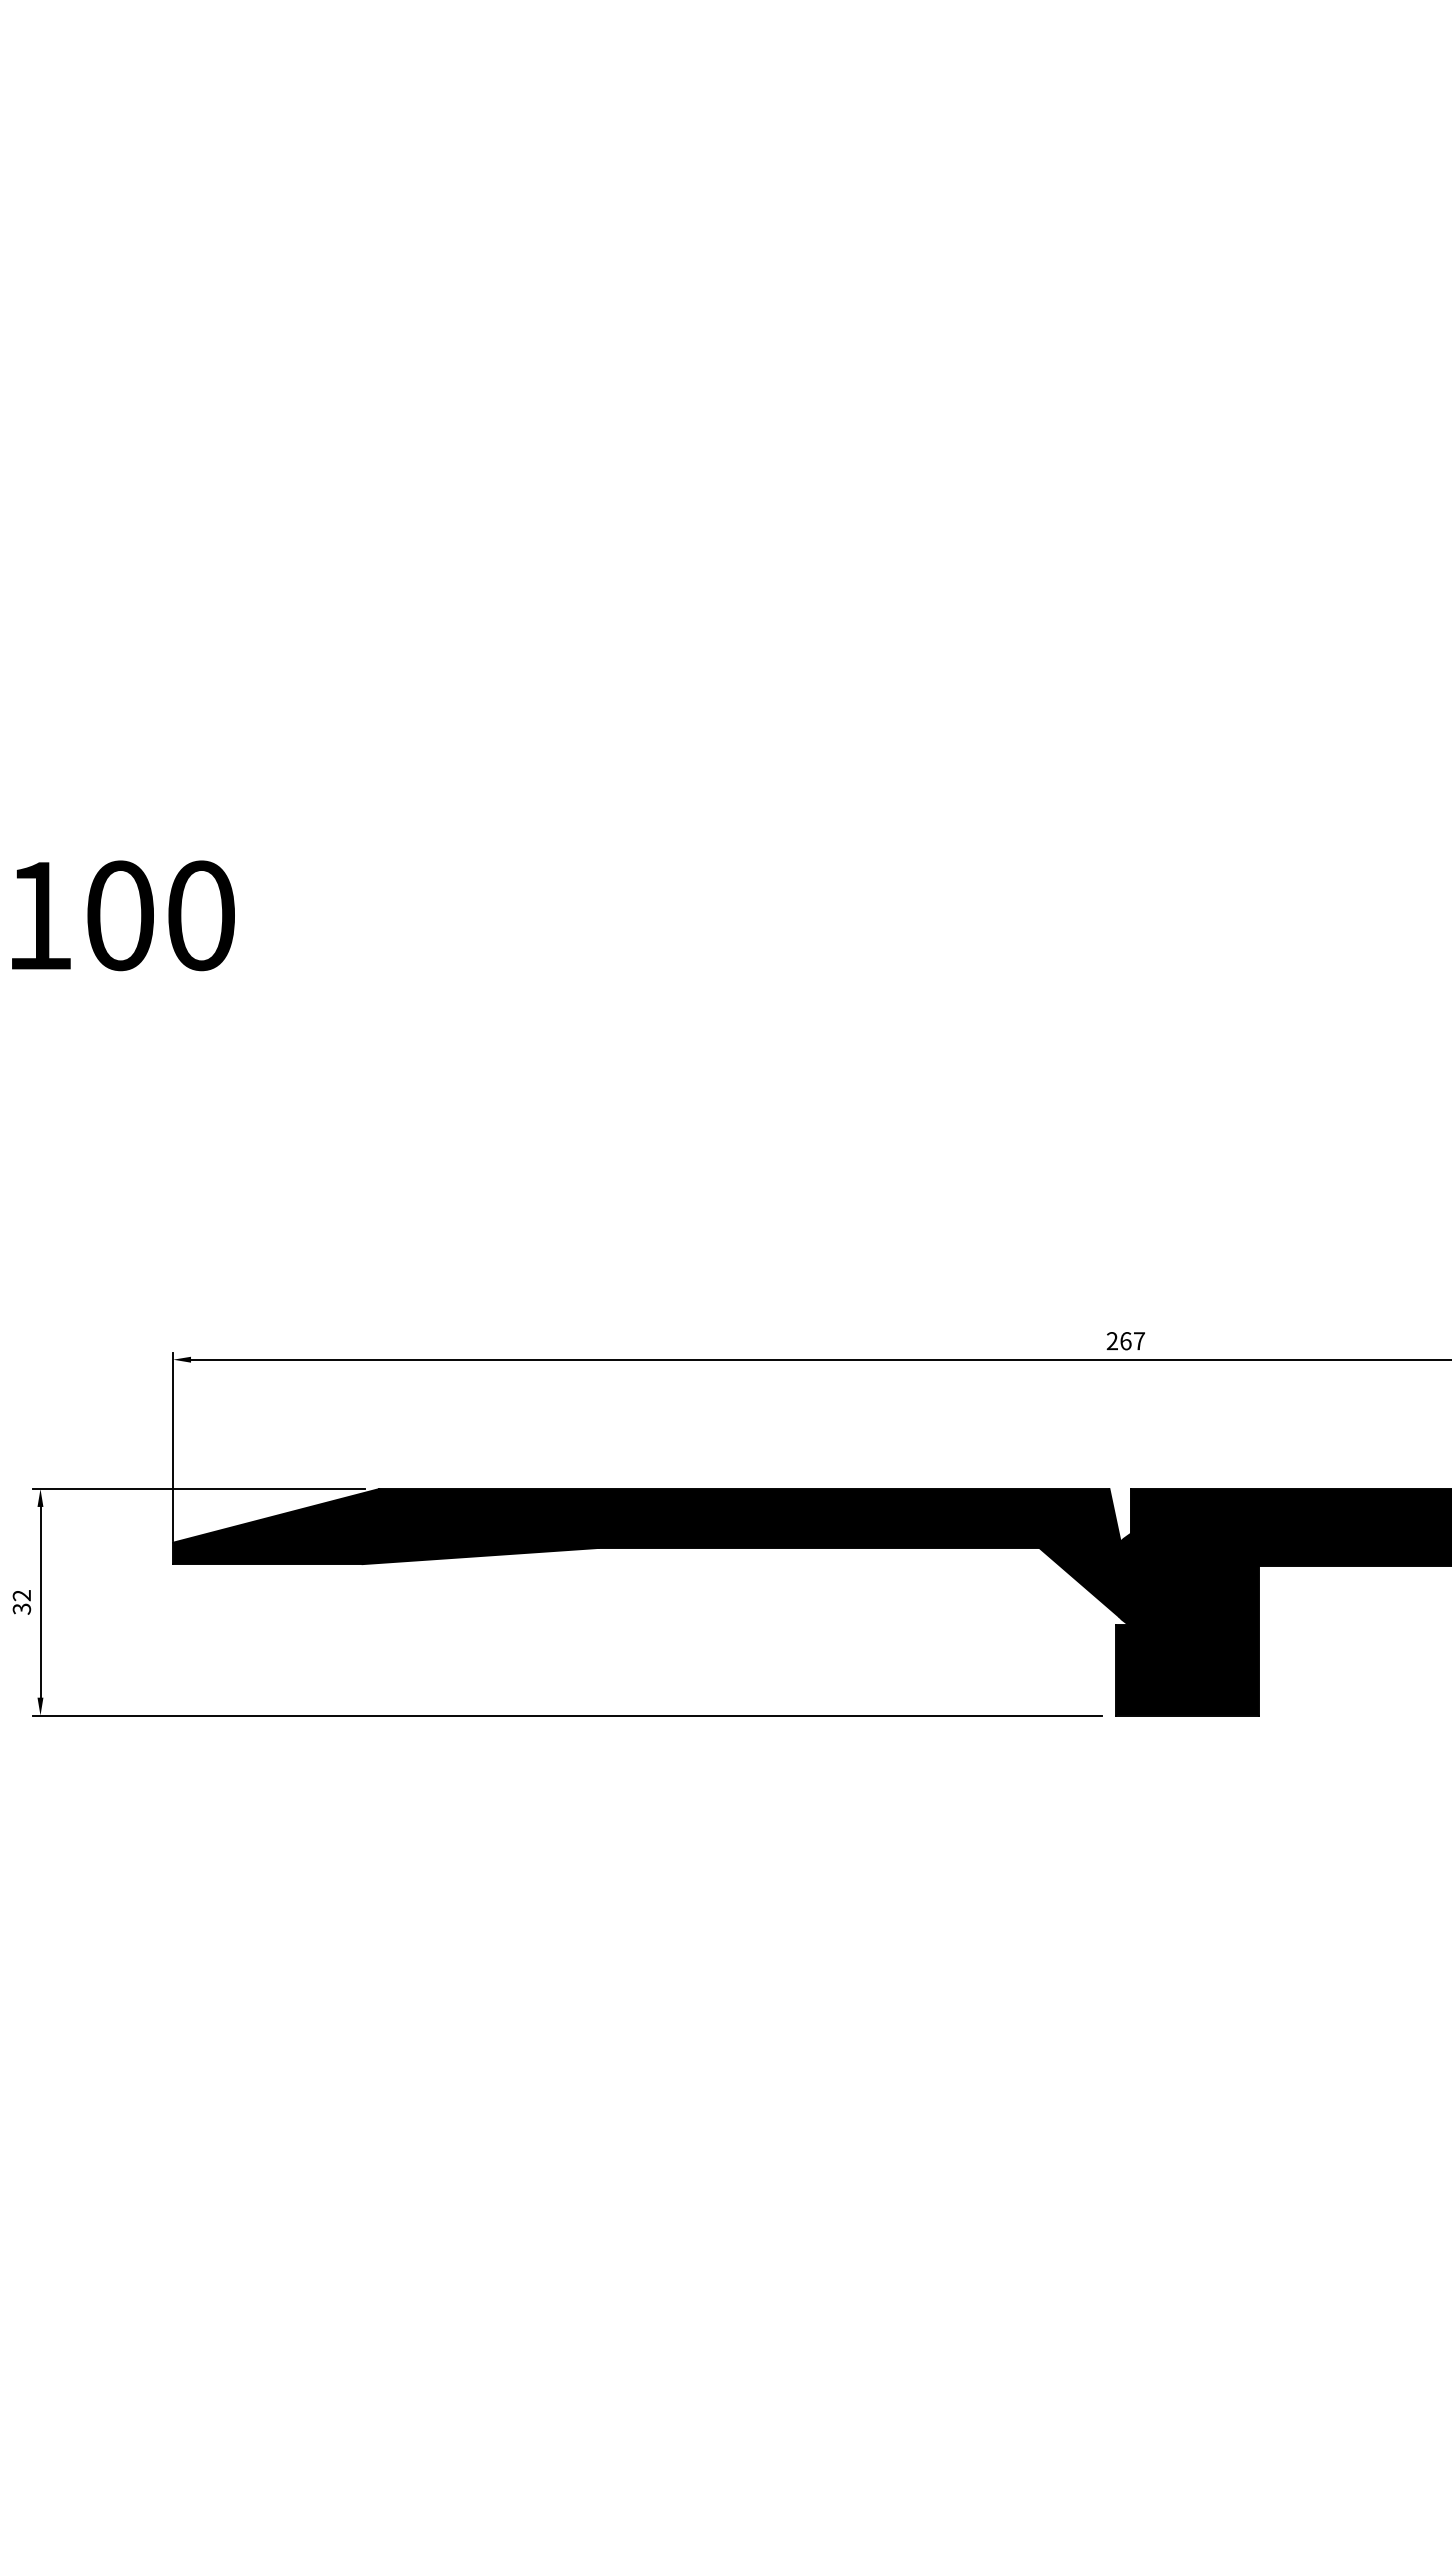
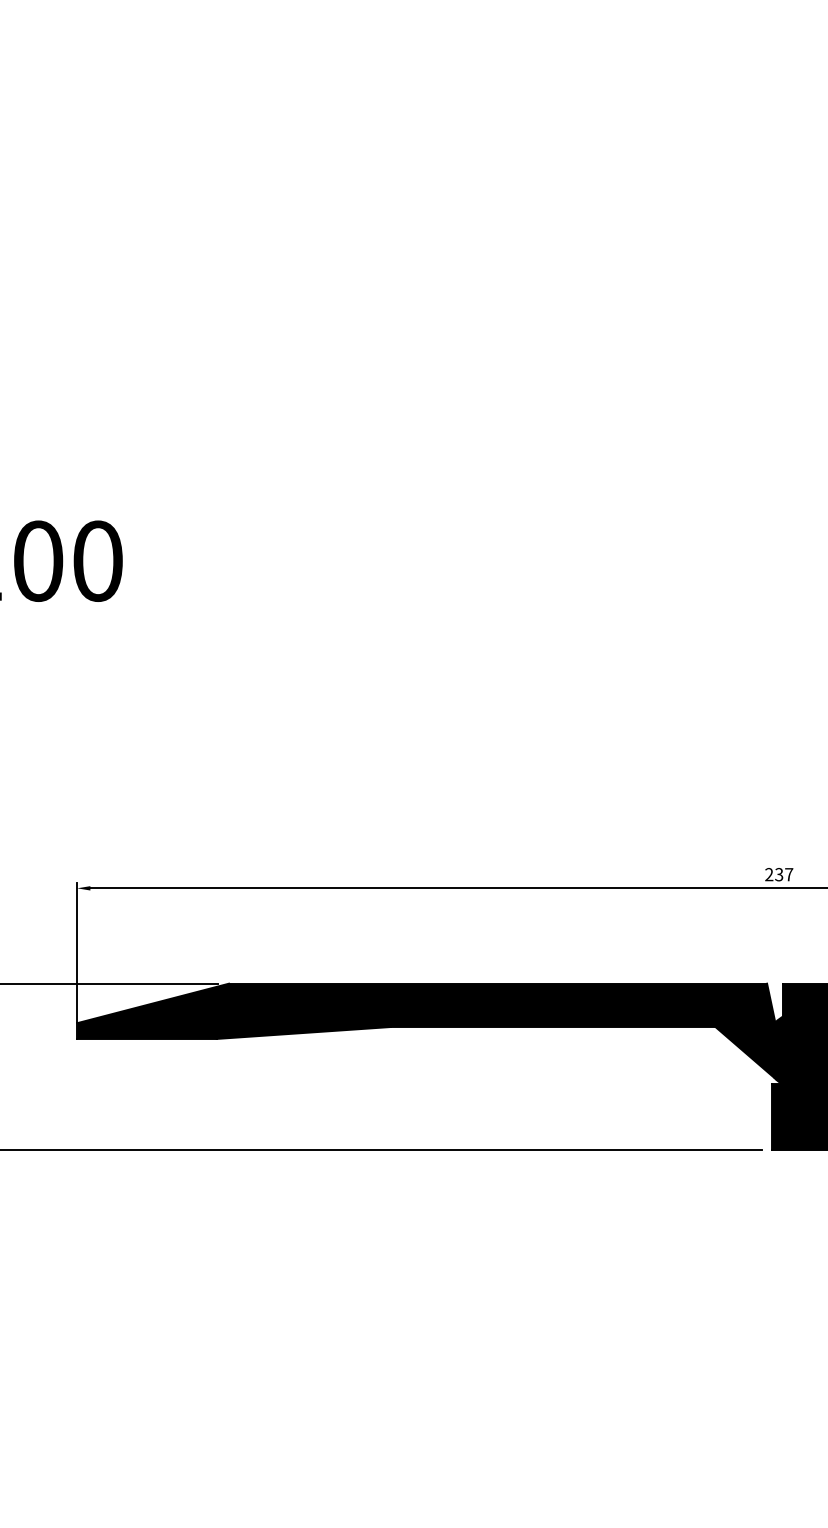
text: (1125, 1341) -> (778, 874), 267 -> 237

